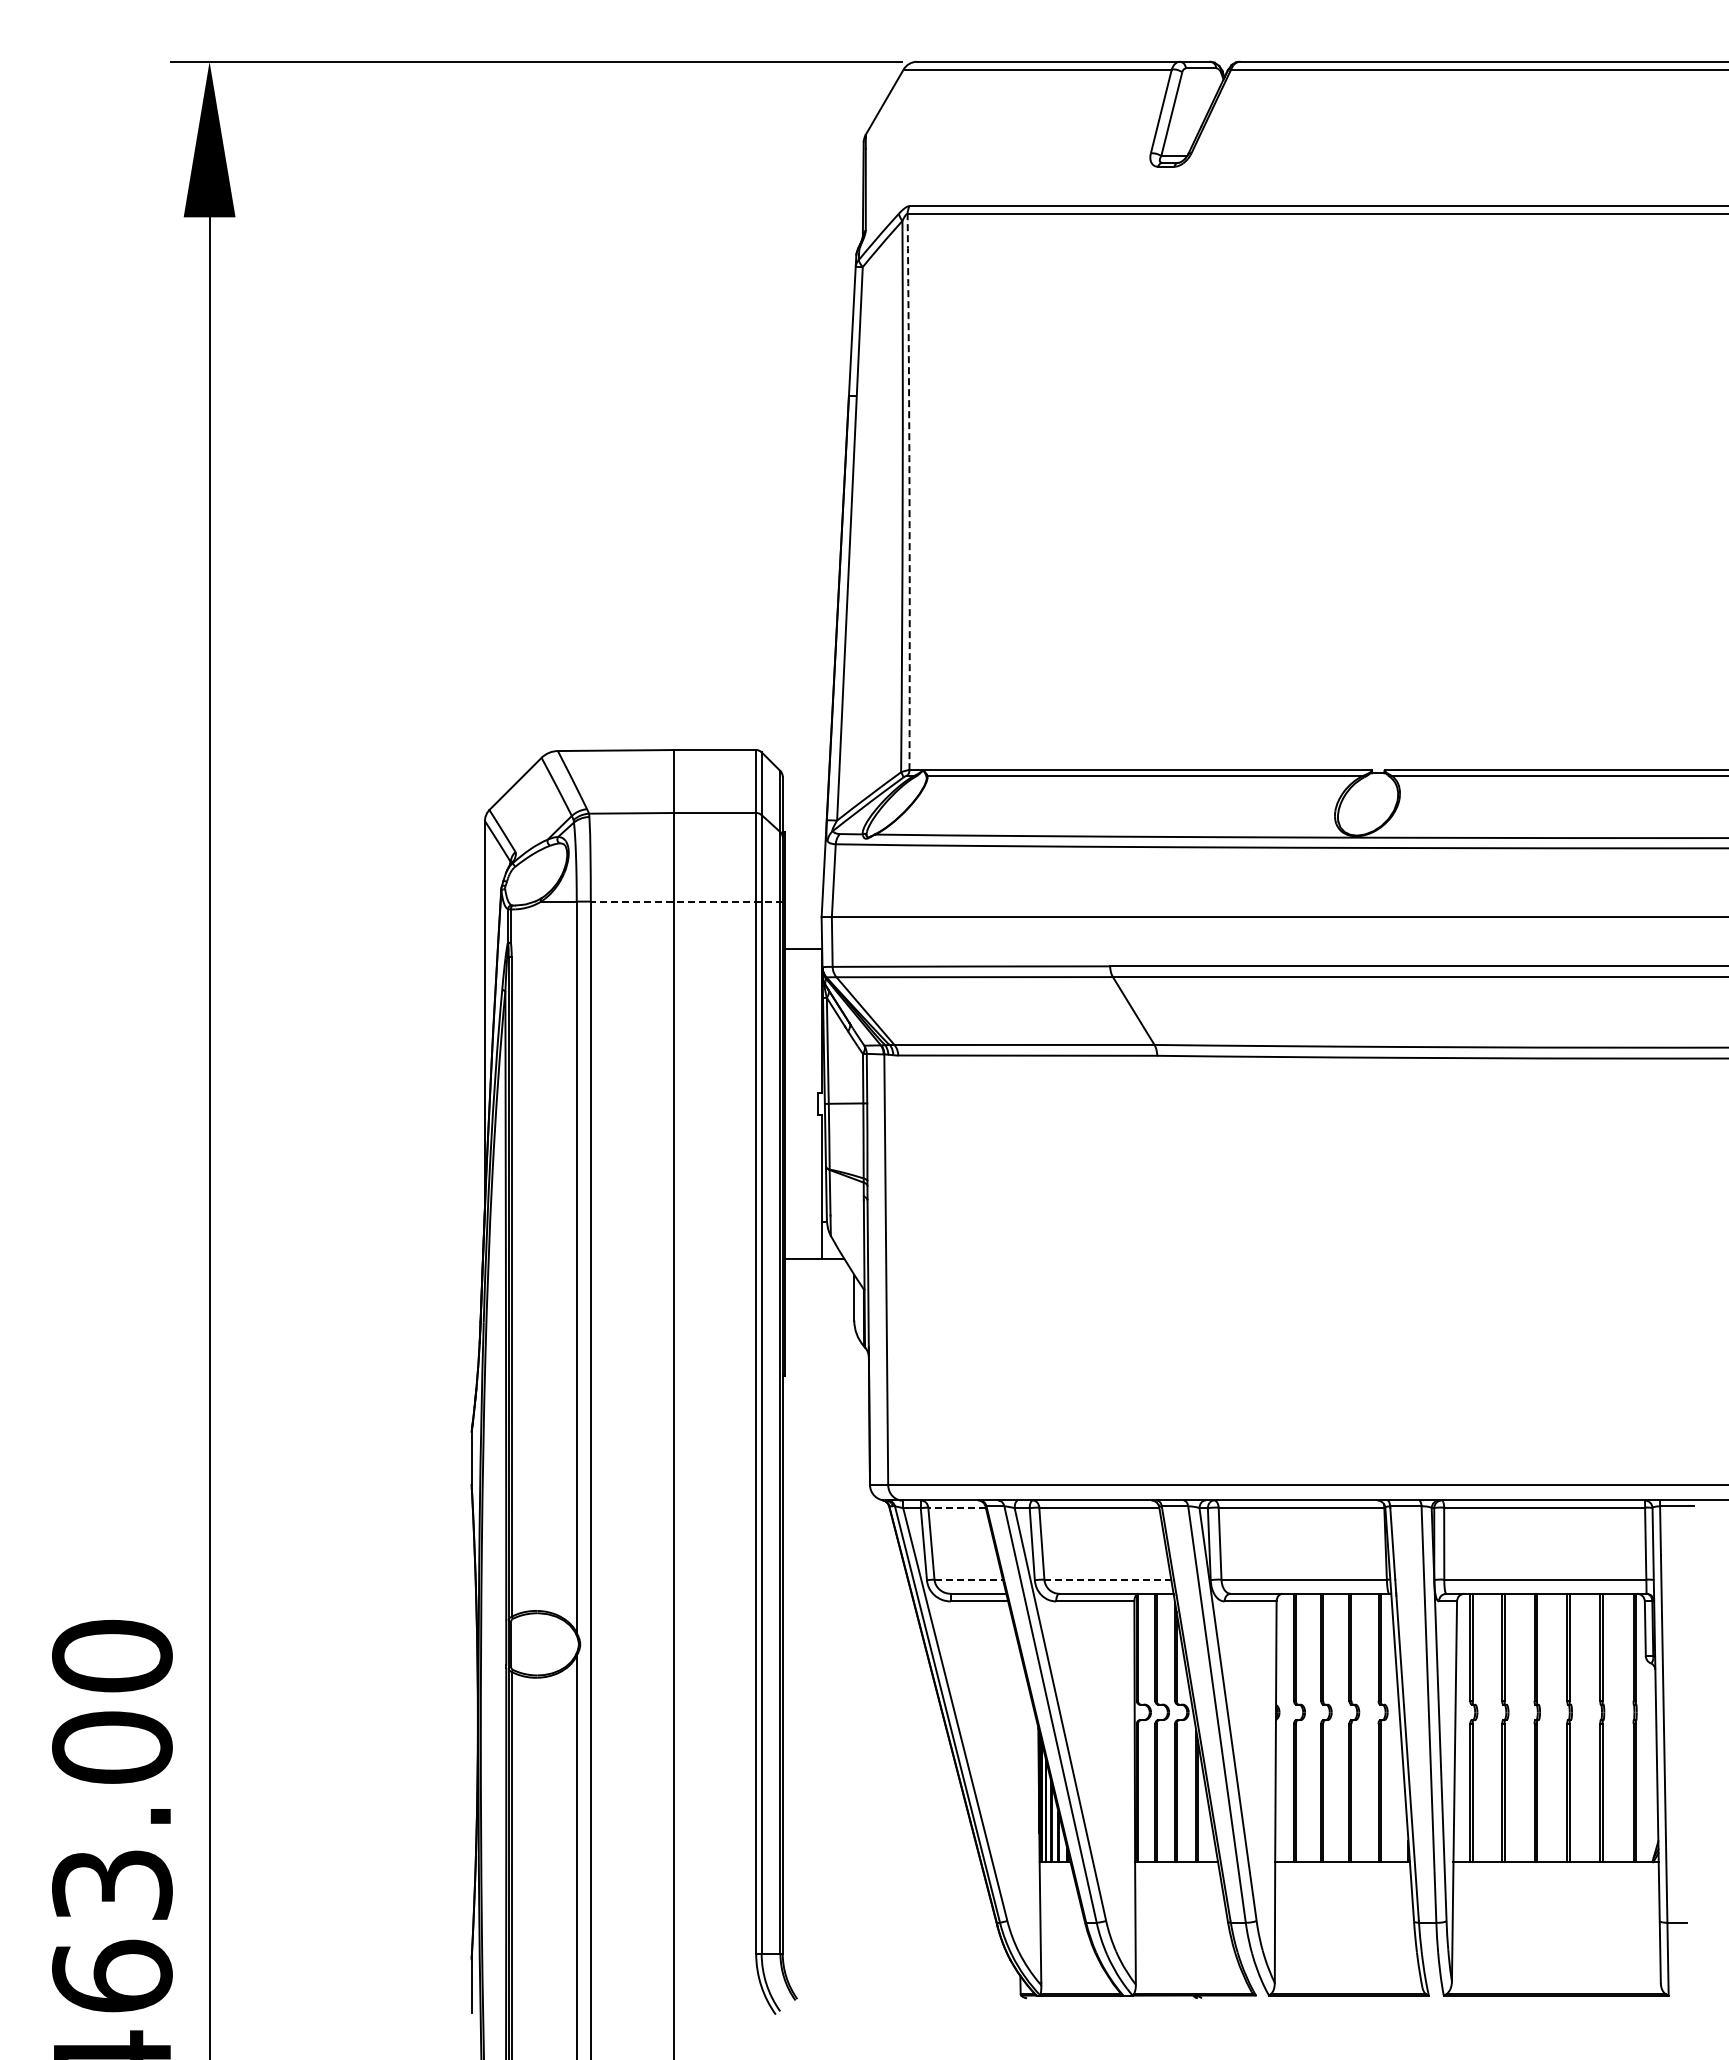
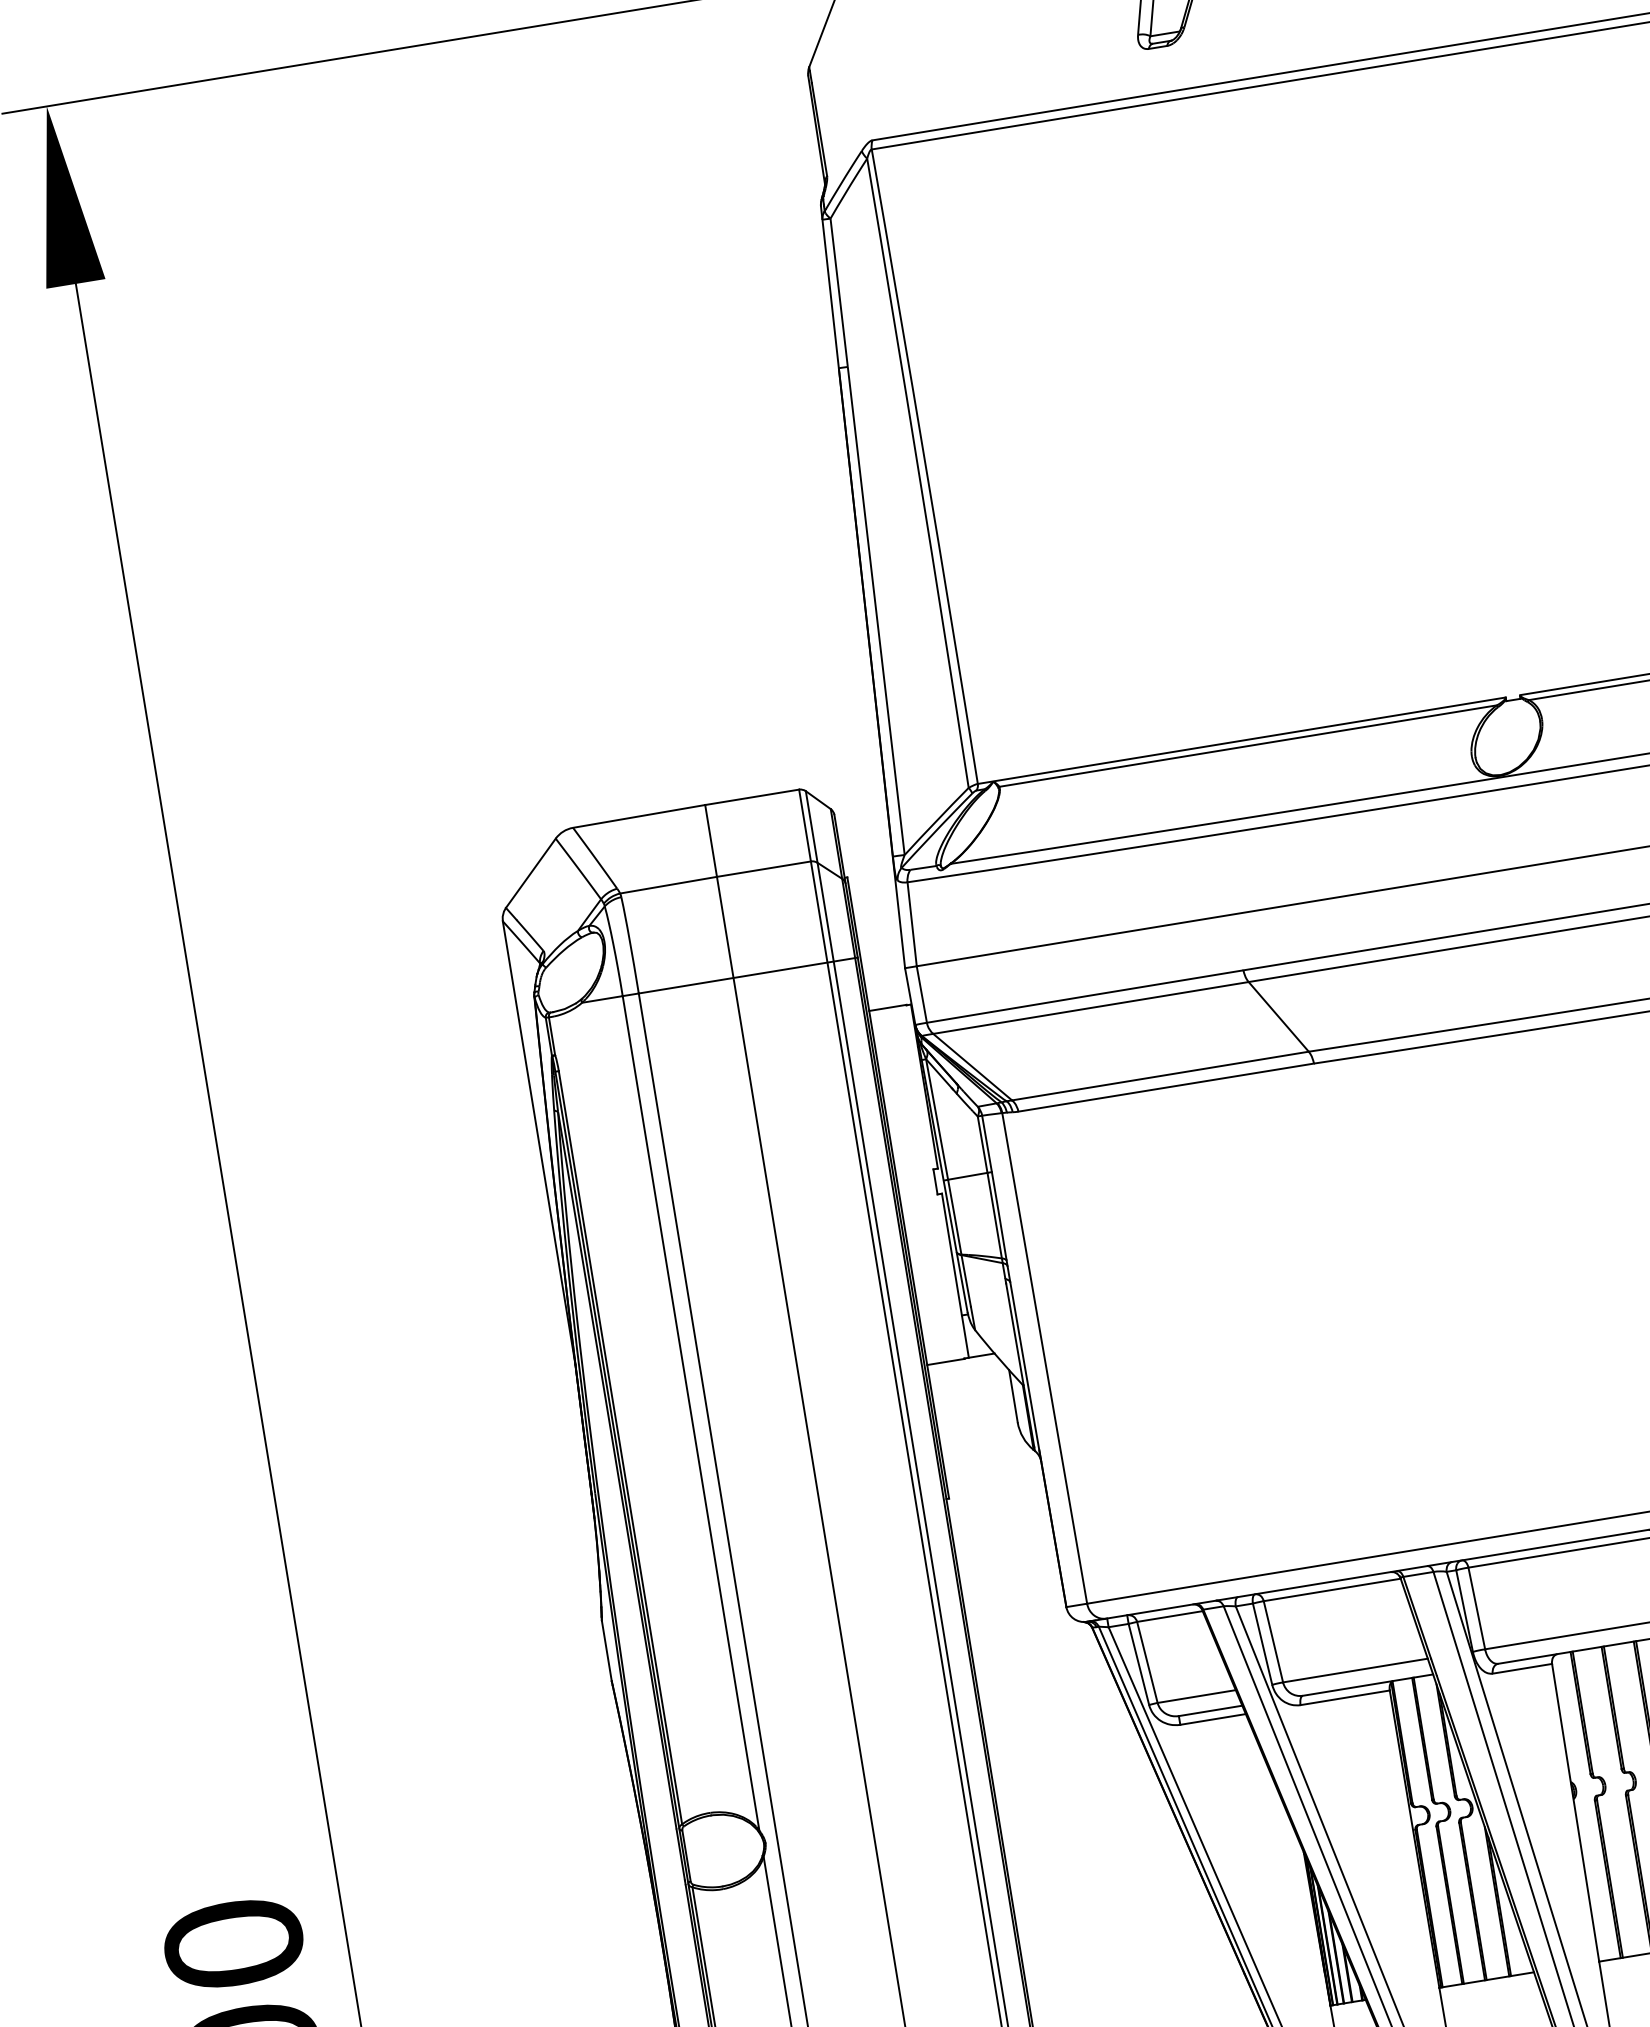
arc: (909, 492) -> (925, 467), dashed -> solid
line: (686, 901) -> (747, 975), dashed -> solid
line: (957, 1507) -> (1170, 1616), dashed -> solid
line: (969, 1579) -> (1197, 1696), dashed -> solid
line: (1108, 1579) -> (1356, 1670), dashed -> solid

